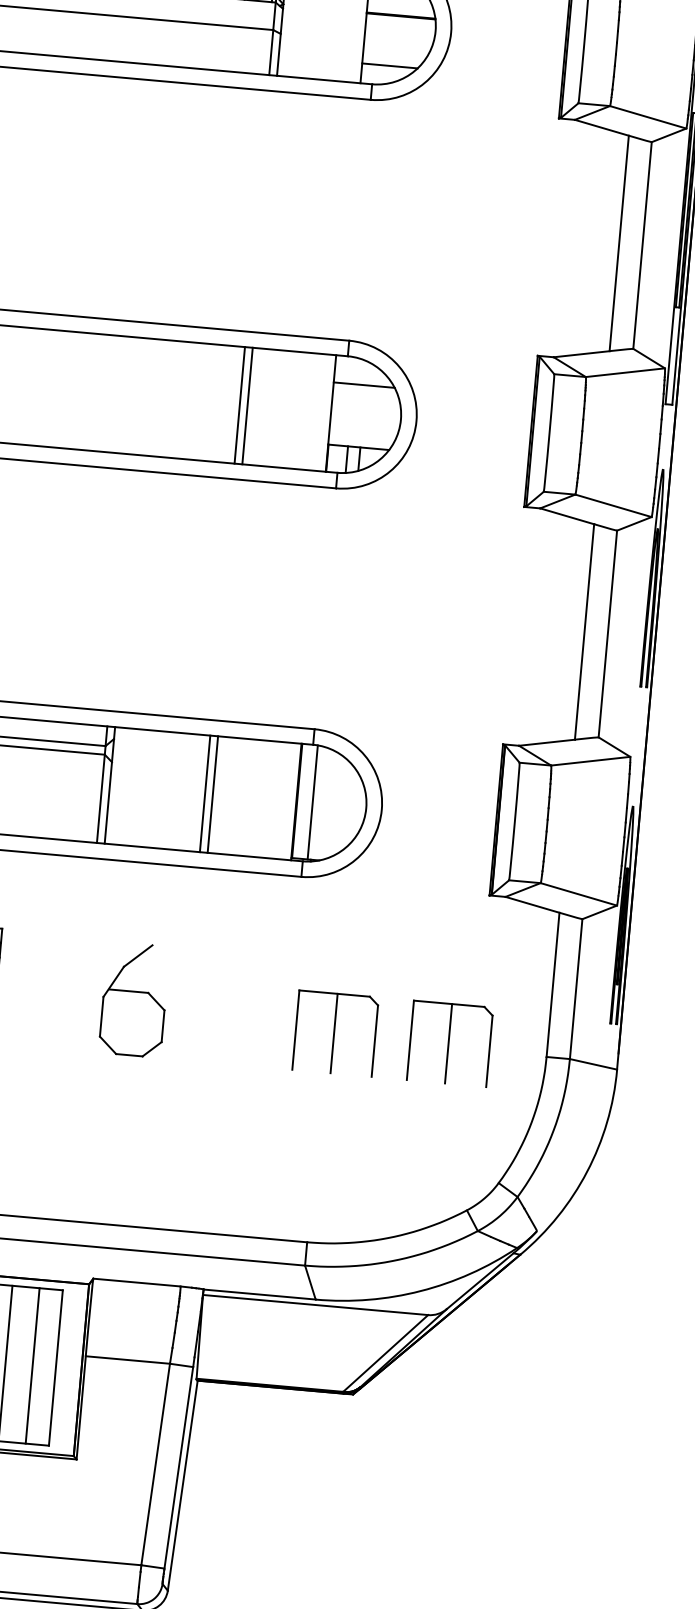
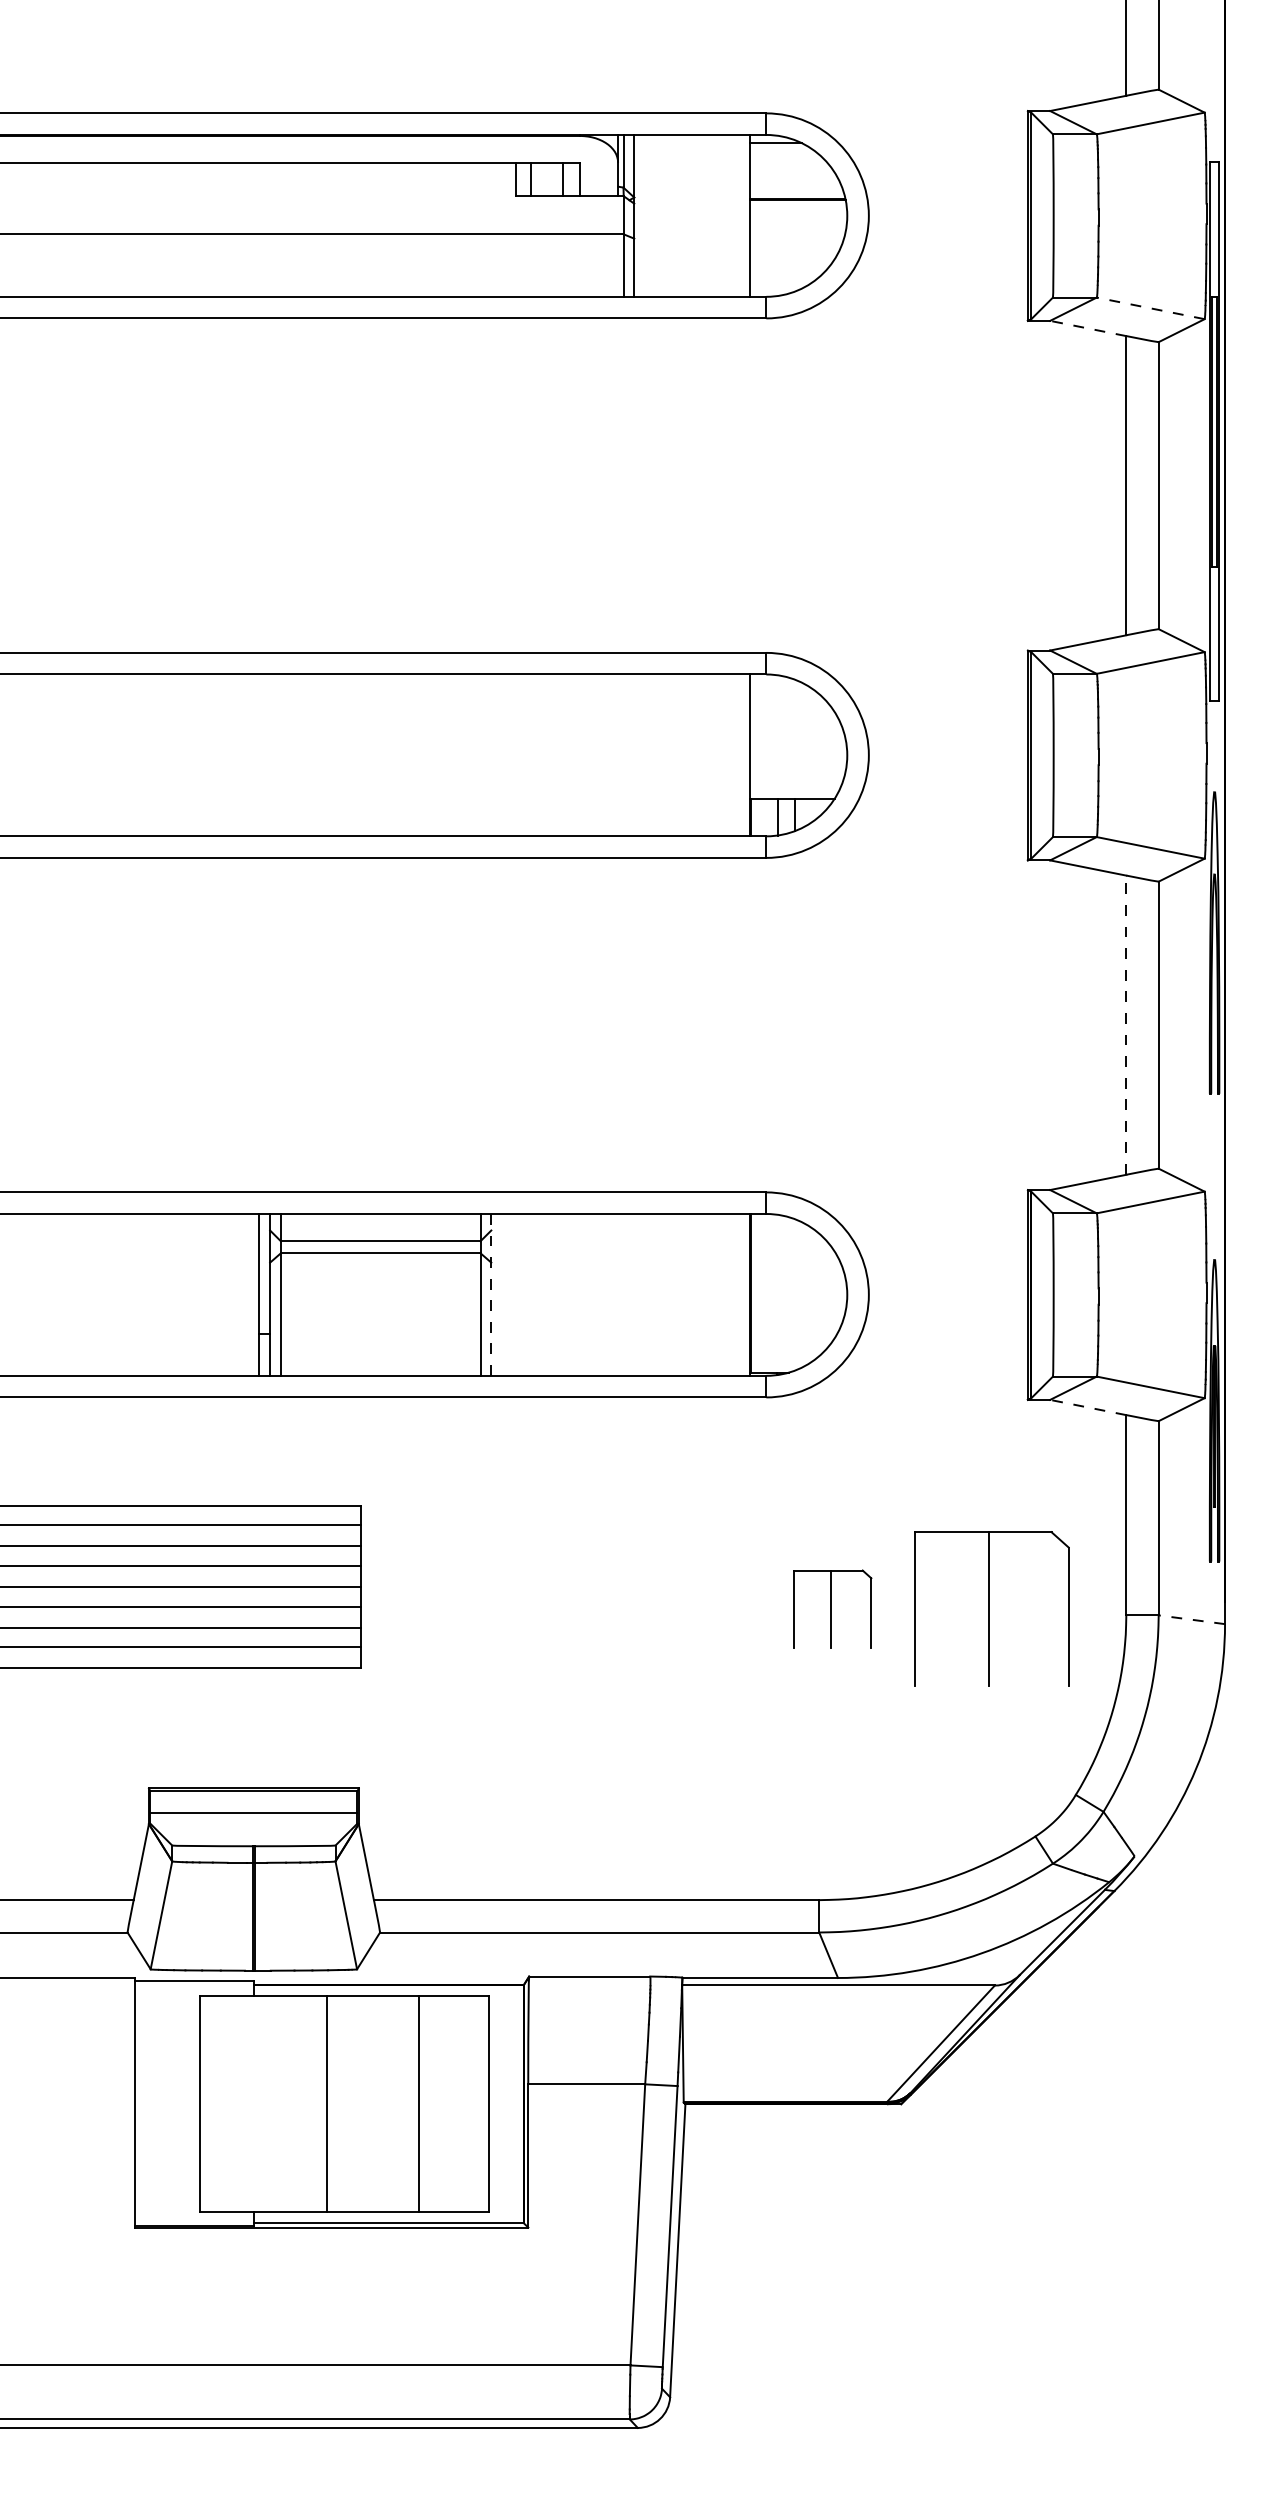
line: (389, 66) -> (788, 269), removed
line: (648, 117) -> (1150, 308), solid -> dashed
line: (602, 127) -> (1088, 328), solid -> dashed
line: (364, 385) -> (792, 712), removed
line: (239, 405) -> (623, 755), removed
line: (247, 406) -> (634, 755), removed
line: (584, 632) -> (1126, 1025), solid -> dashed
line: (110, 785) -> (491, 1294), solid -> dashed
line: (205, 793) -> (623, 1294), removed
line: (213, 794) -> (634, 1294), removed
line: (312, 802) -> (772, 1293), removed
line: (532, 904) -> (1088, 1407), solid -> dashed
part: (134, 999) -> (551, 1586), removed
part: (335, 1033) -> (832, 1608), size x0.7
part: (449, 1043) -> (991, 1608), size x1.4
line: (593, 1064) -> (1191, 1619), solid -> dashed
line: (32, 1366) -> (456, 2104), removed

